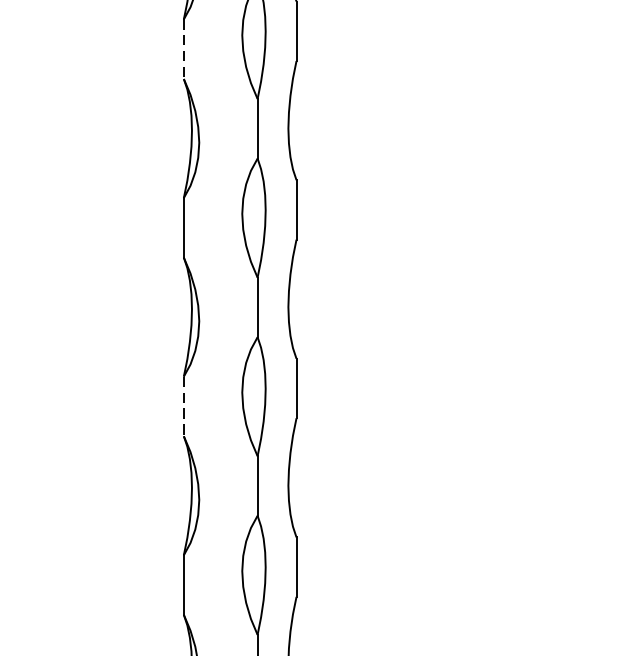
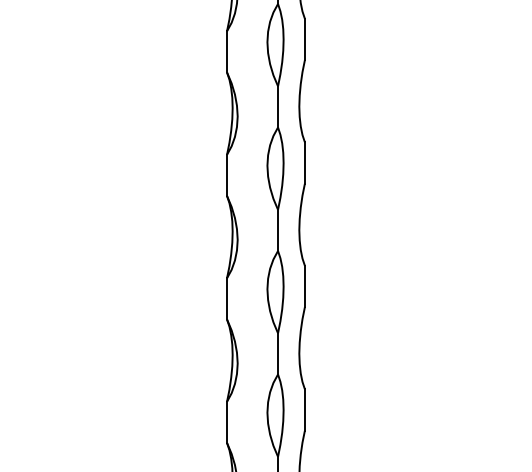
line: (184, 48) -> (227, 51), dashed -> solid
line: (184, 405) -> (227, 298), dashed -> solid

